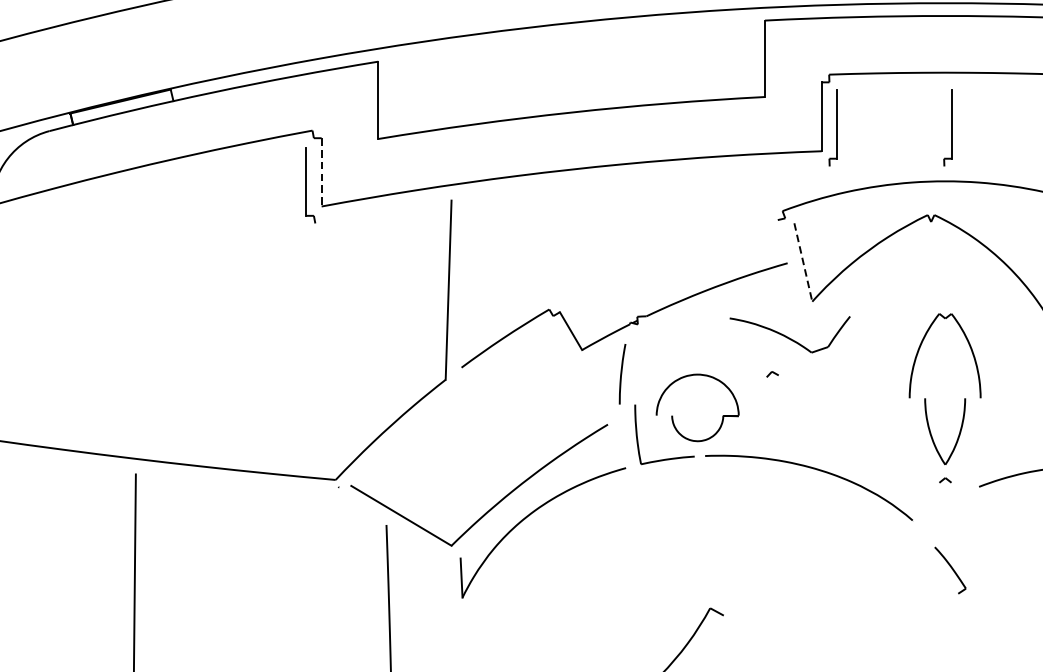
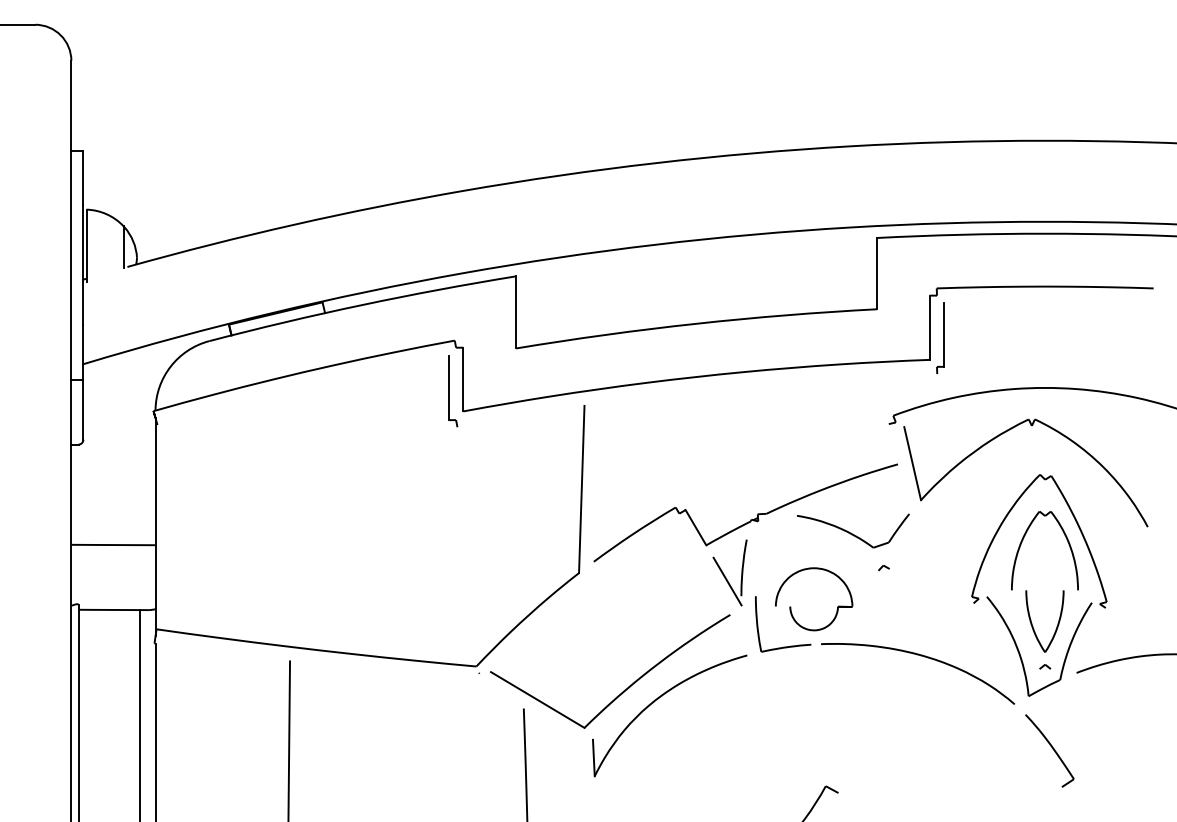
part: (947, 127) -> (1047, 337), removed
line: (321, 172) -> (463, 379), dashed -> solid
line: (803, 262) -> (912, 463), dashed -> solid
part: (790, 334) -> (853, 530), moved
line: (604, 388) -> (727, 581), added
part: (896, 420) -> (999, 611), added
part: (950, 569) -> (1049, 750), size x1.67

